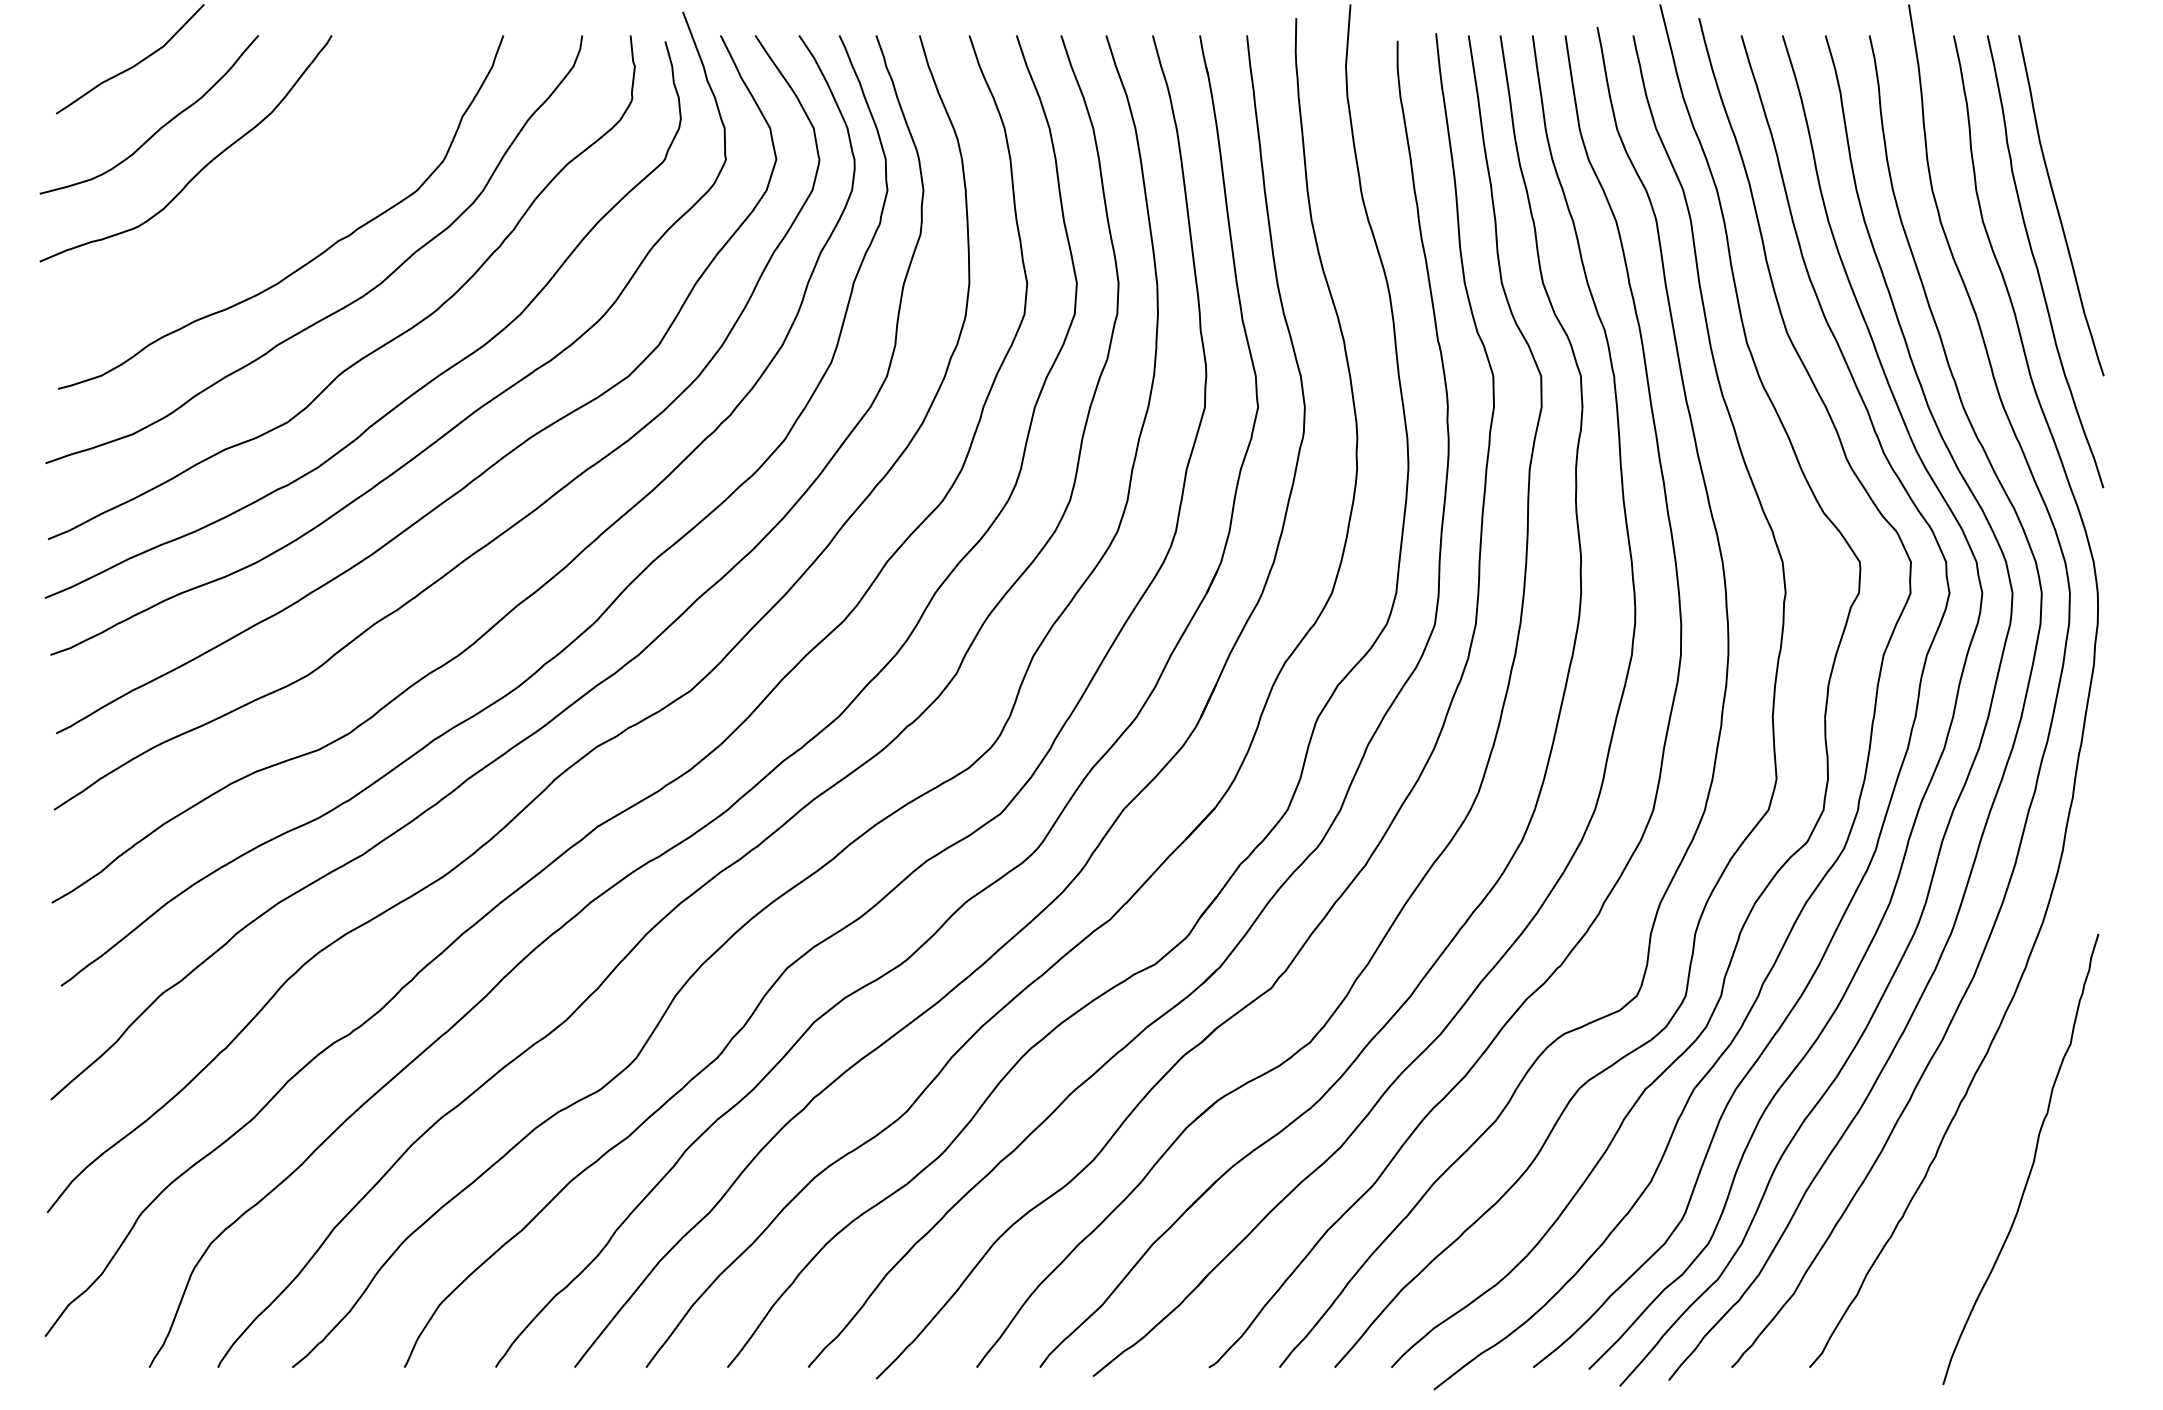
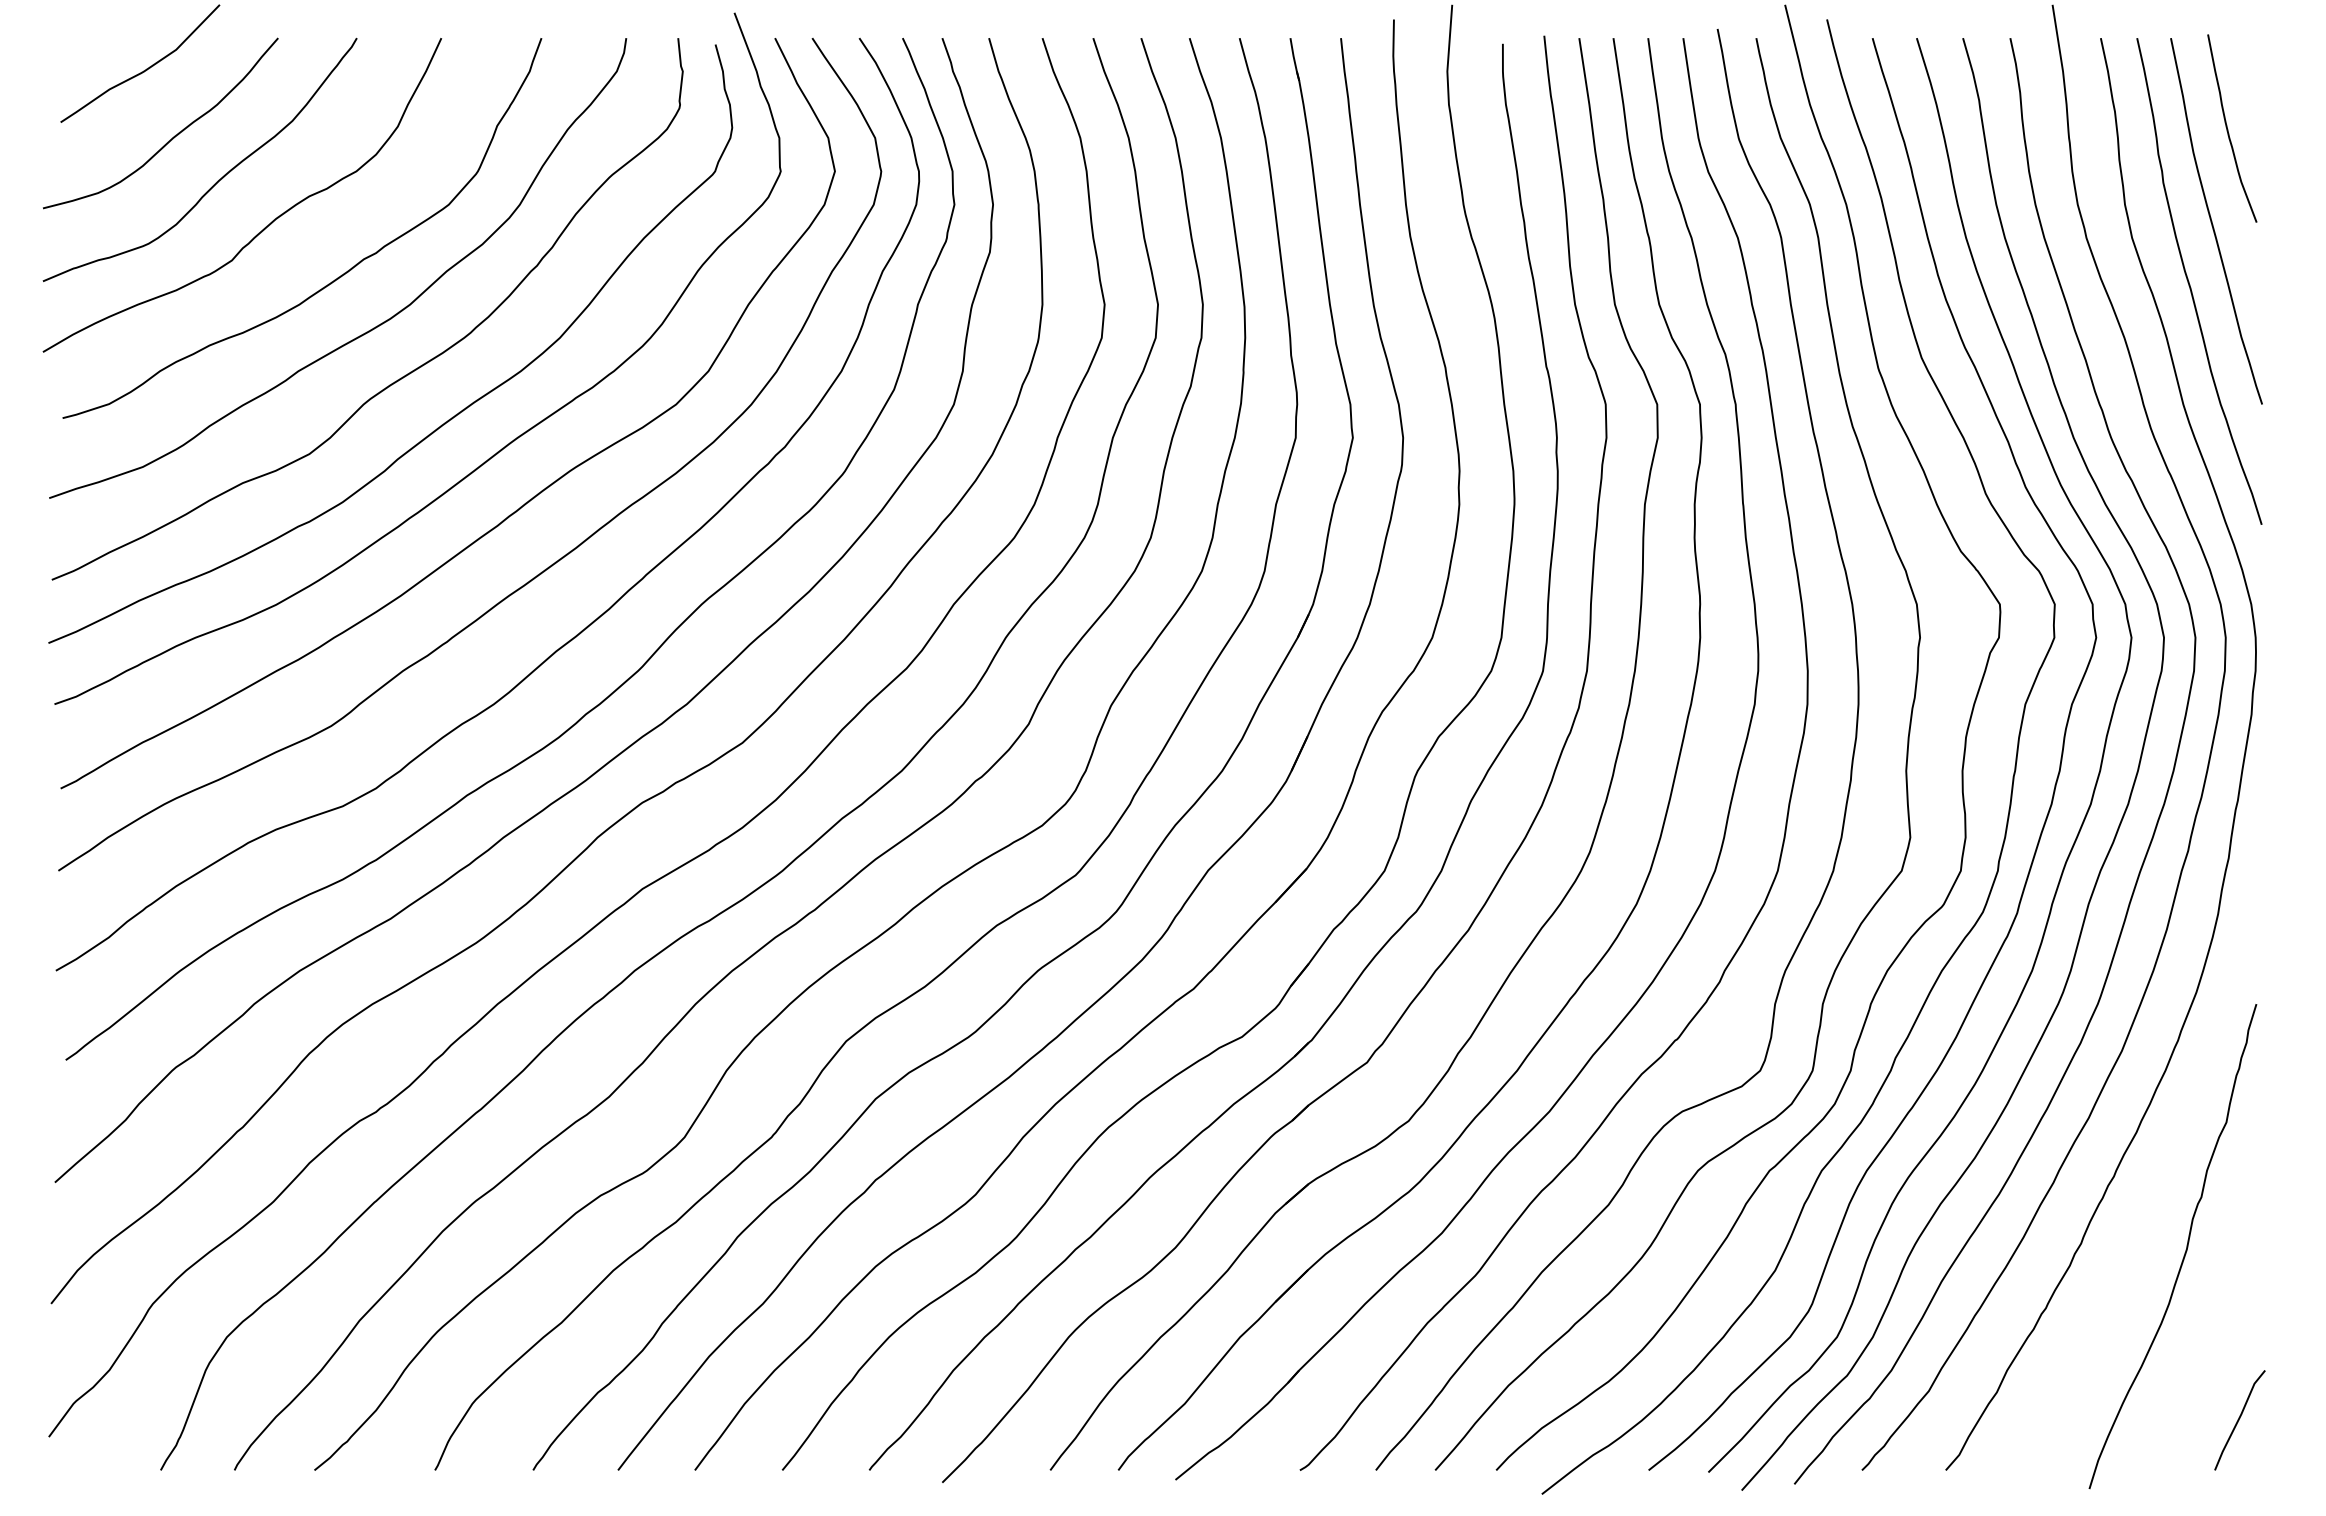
curve: (2072, 120) -> (2228, 129), added
curve: (246, 210) -> (265, 226), added
line: (2082, 1321) -> (2239, 1420), added

